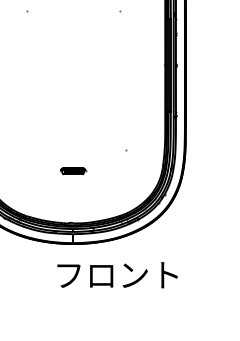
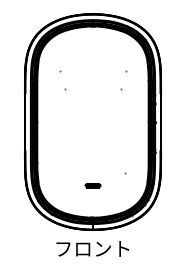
text: (117, 274) -> (92, 248), moved

